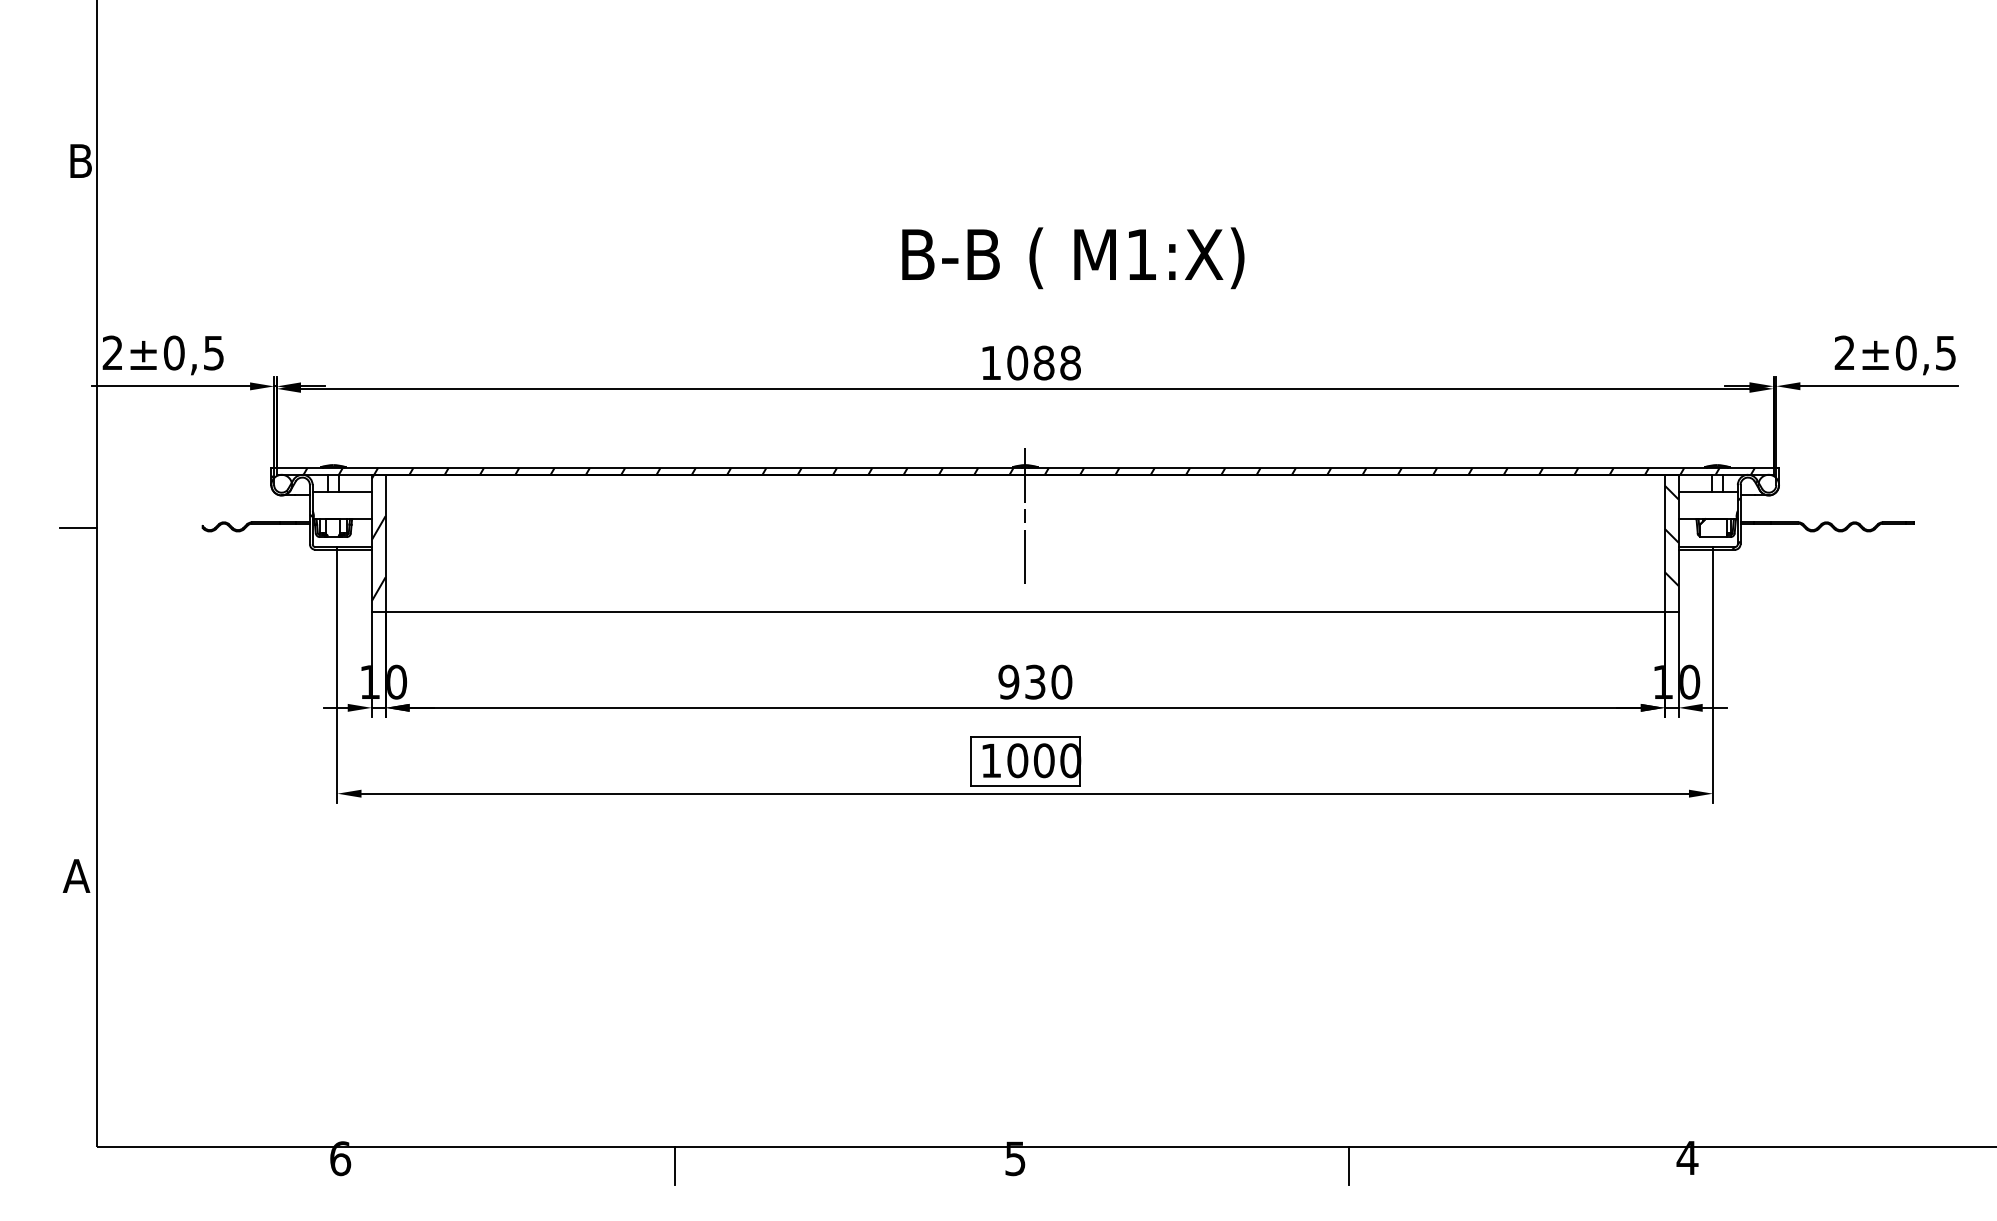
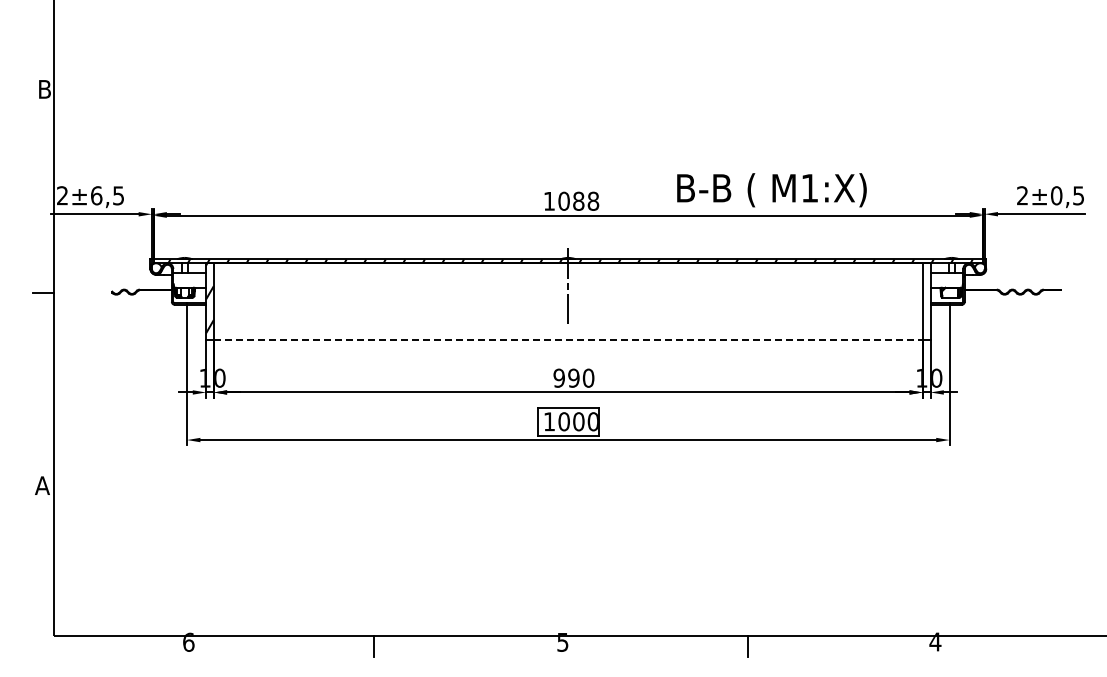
text: (1072, 258) -> (771, 190), moved
text: (174, 352) -> (96, 195), ±0,5 -> ±6,5
hatch: (1671, 534) -> (926, 296), removed
line: (1025, 612) -> (568, 339), solid -> dashed
text: (1034, 680) -> (573, 377), 930 -> 990

